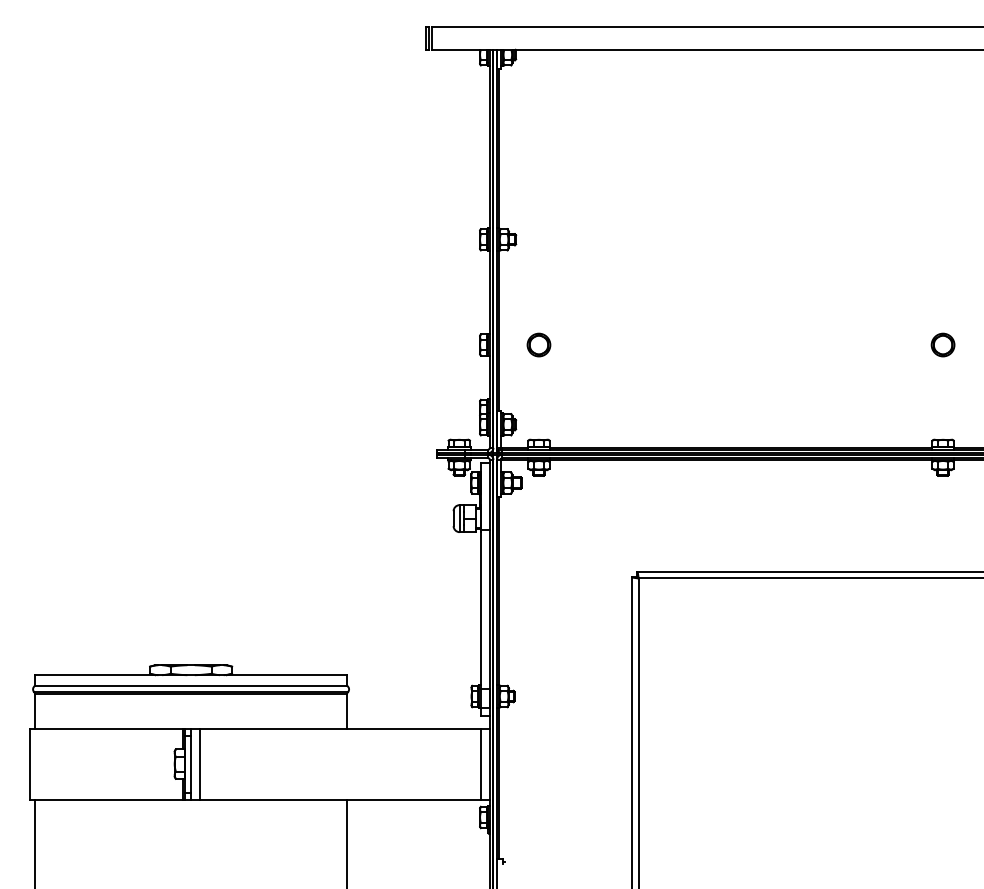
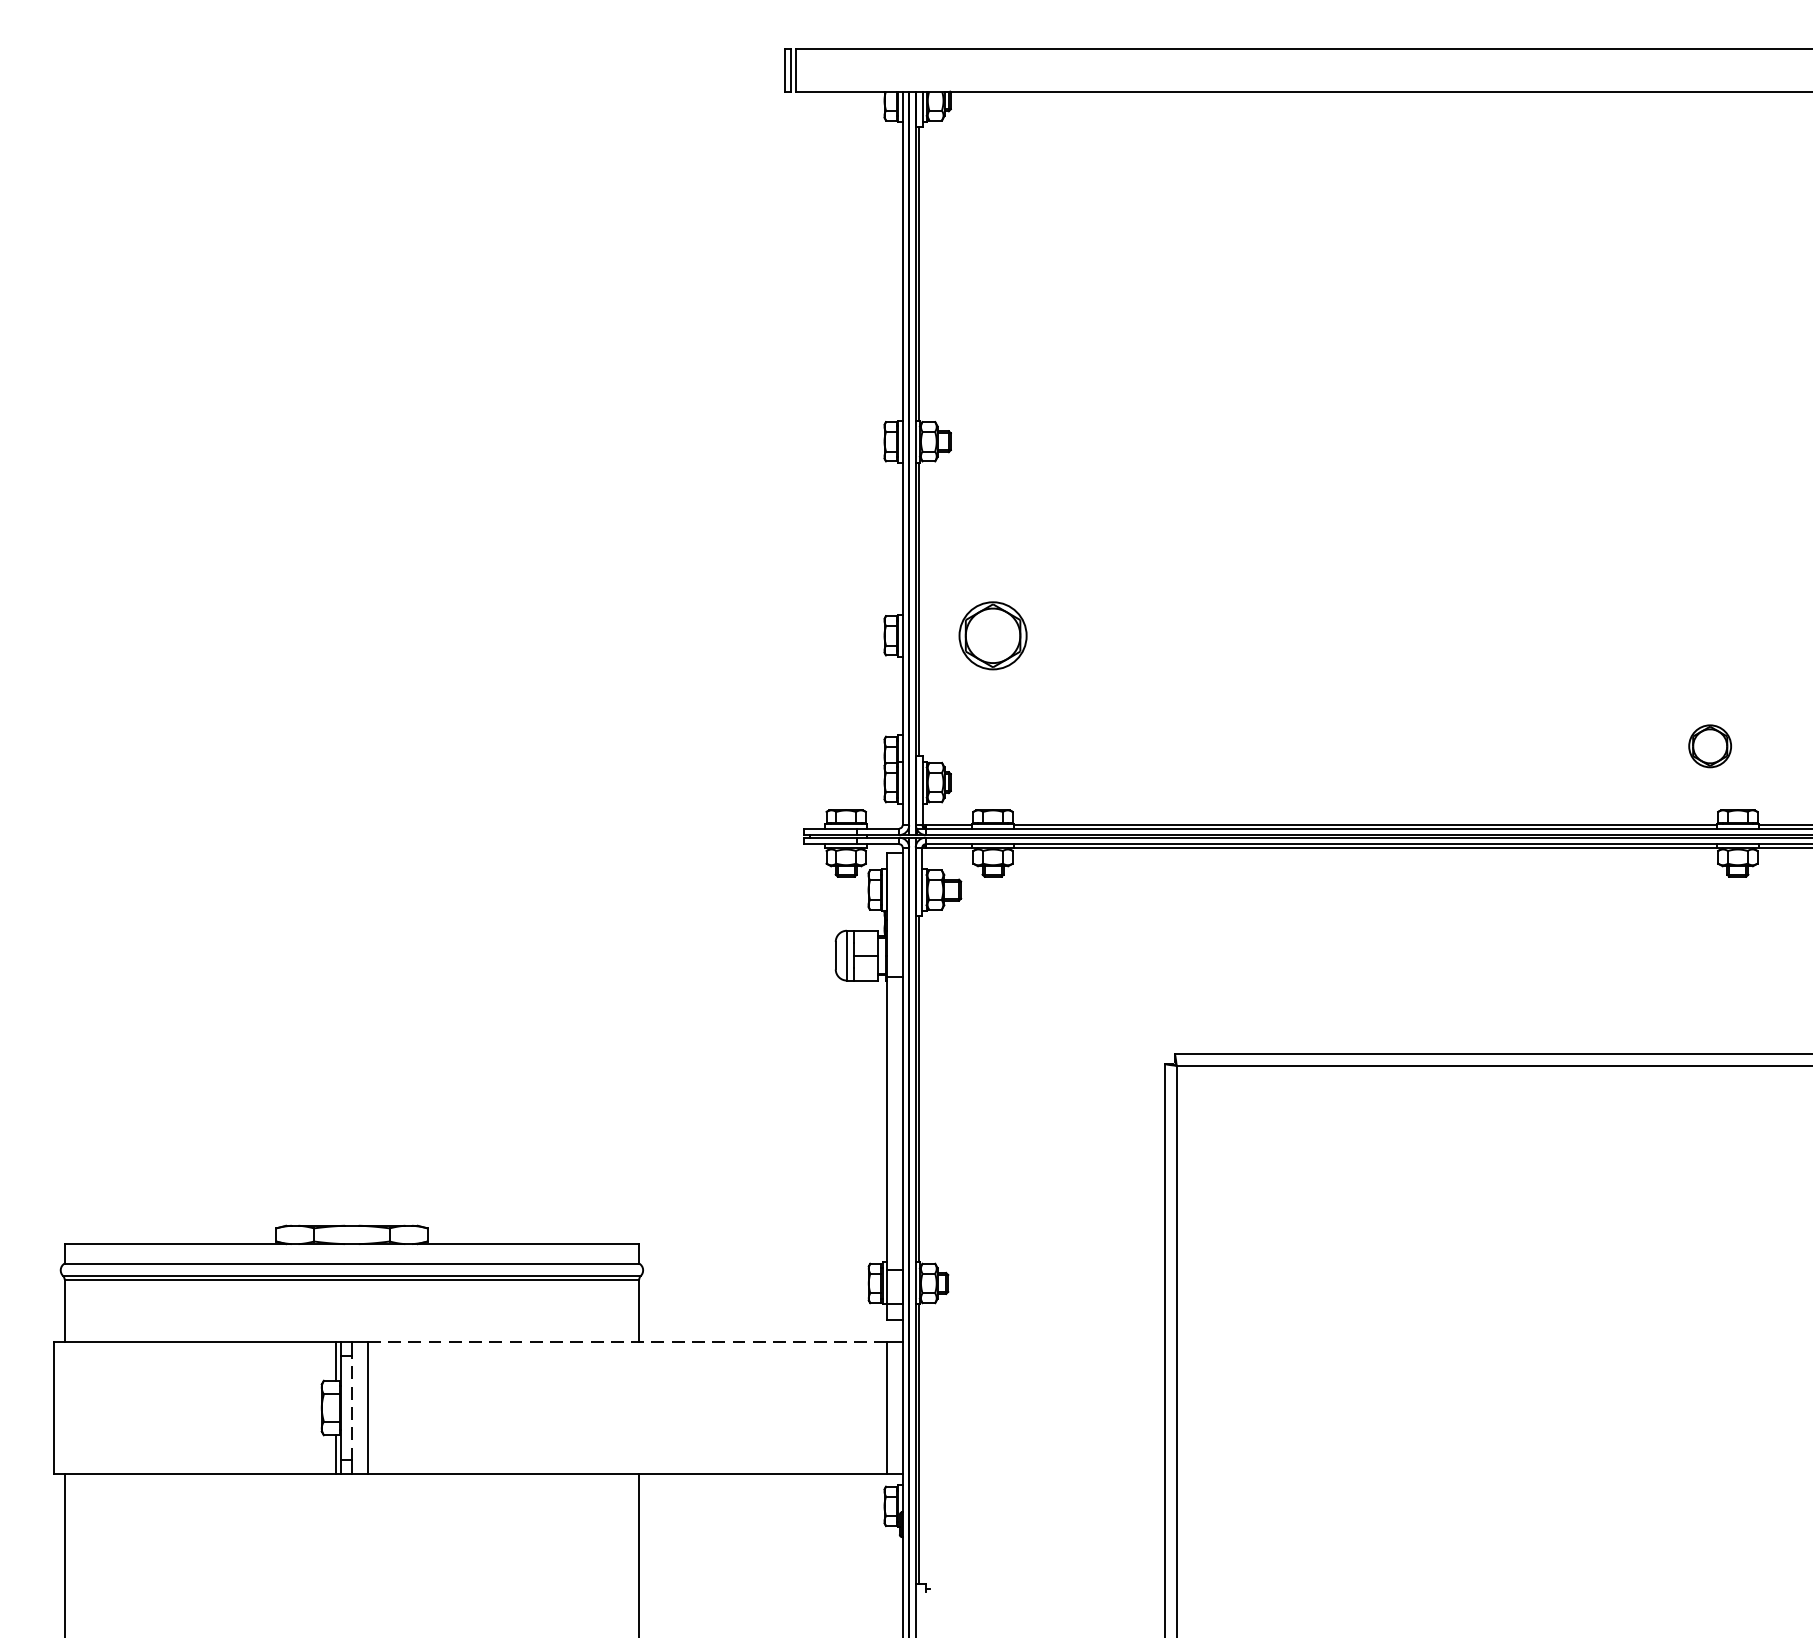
part: (538, 344) -> (992, 634), size x1.6
part: (942, 344) -> (1709, 745), moved
line: (340, 728) -> (627, 1342), solid -> dashed
line: (191, 763) -> (352, 1406), solid -> dashed

